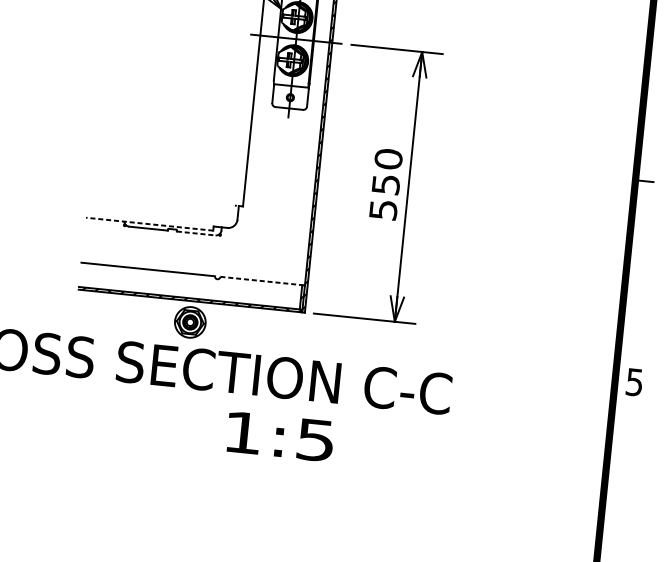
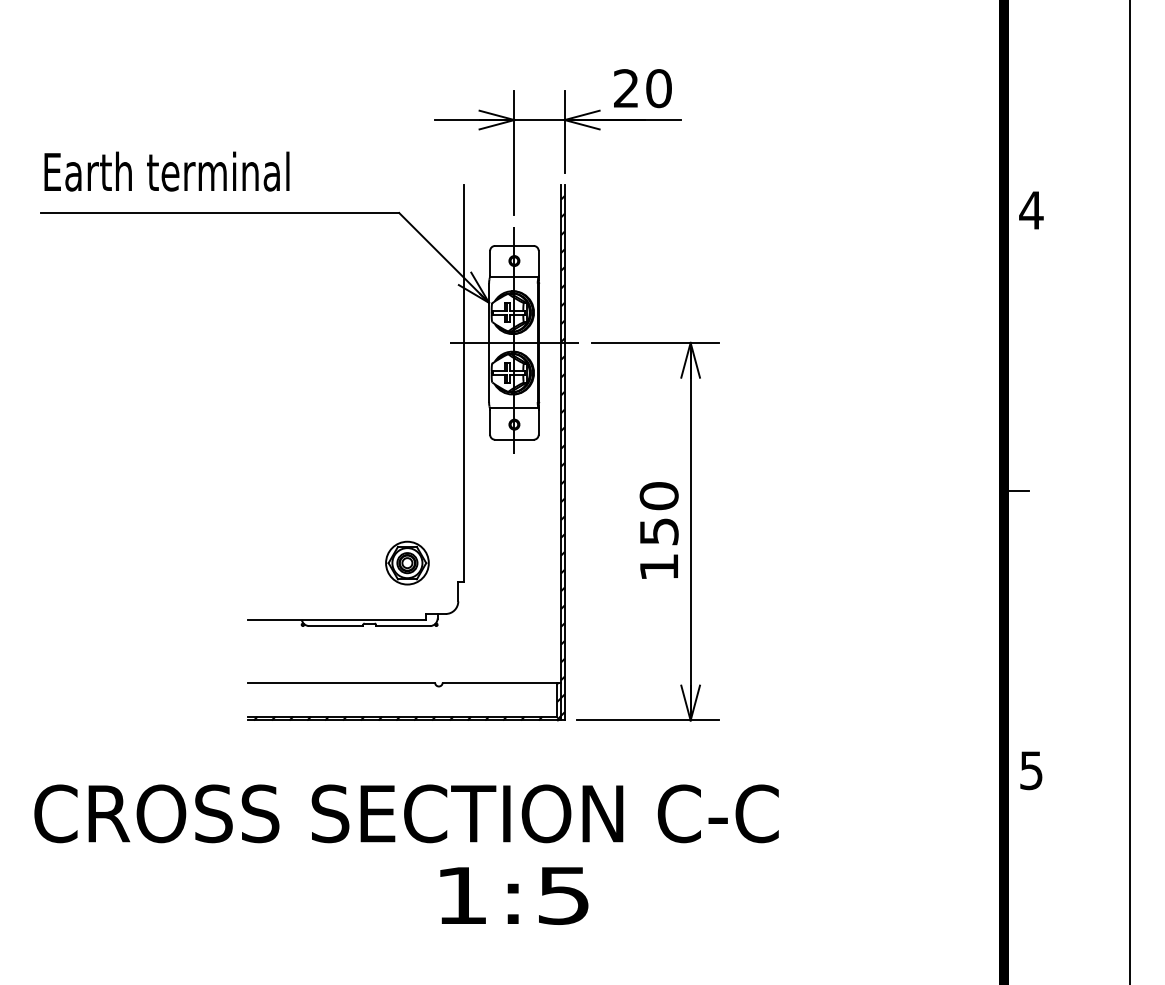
text: (383, 210) -> (659, 567), 550 -> 150
line: (149, 223) -> (336, 619), dashed -> solid
line: (196, 233) -> (403, 626), dashed -> solid
line: (261, 280) -> (500, 682), dashed -> solid
part: (190, 321) -> (407, 562), moved
text: (280, 436) -> (514, 895), moved

